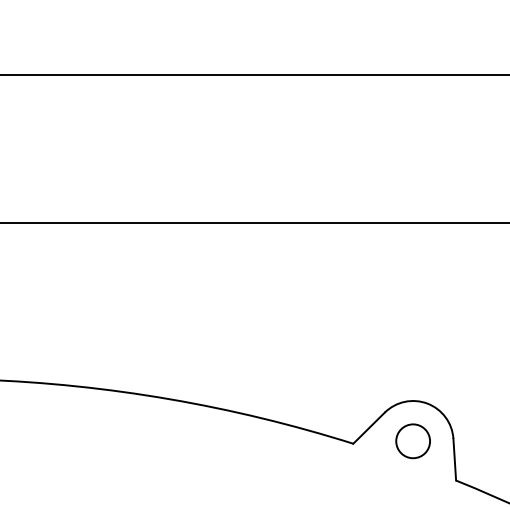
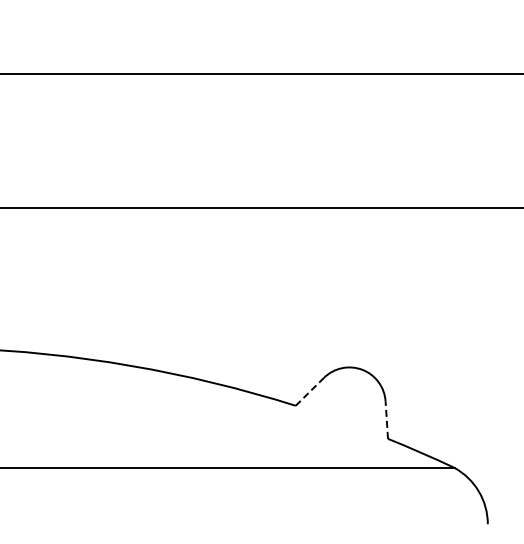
line: (368, 427) -> (309, 391), solid -> dashed
circle: (413, 441) -> (349, 403), removed
line: (454, 460) -> (386, 420), solid -> dashed

